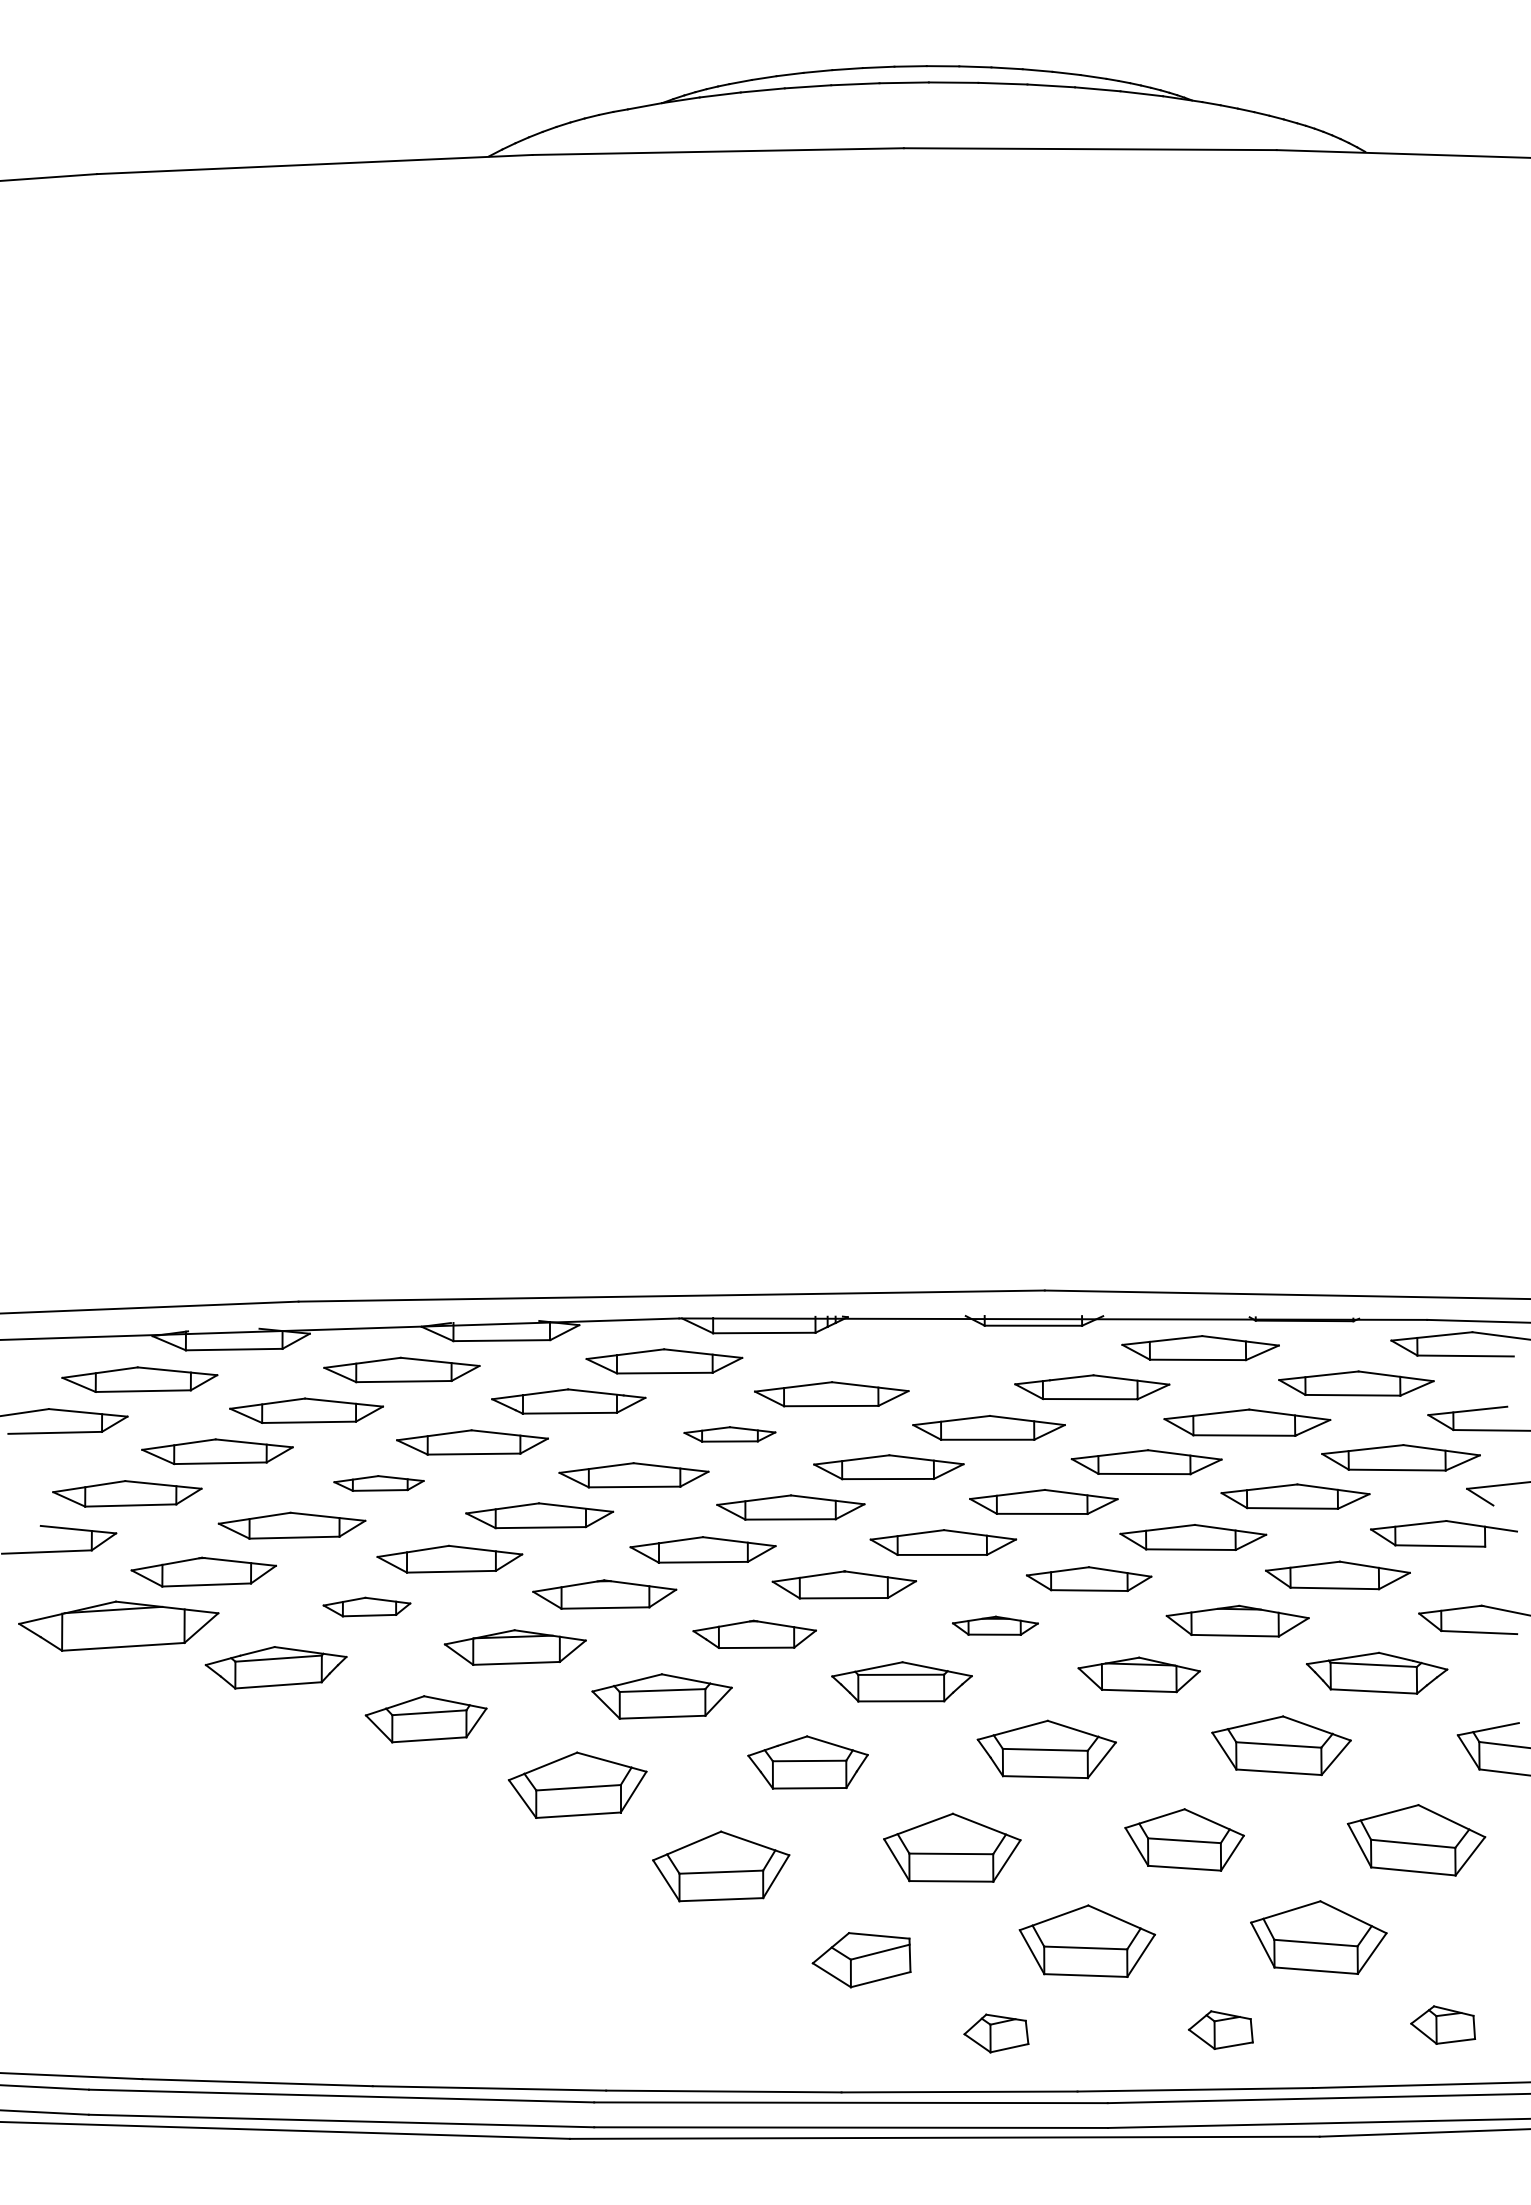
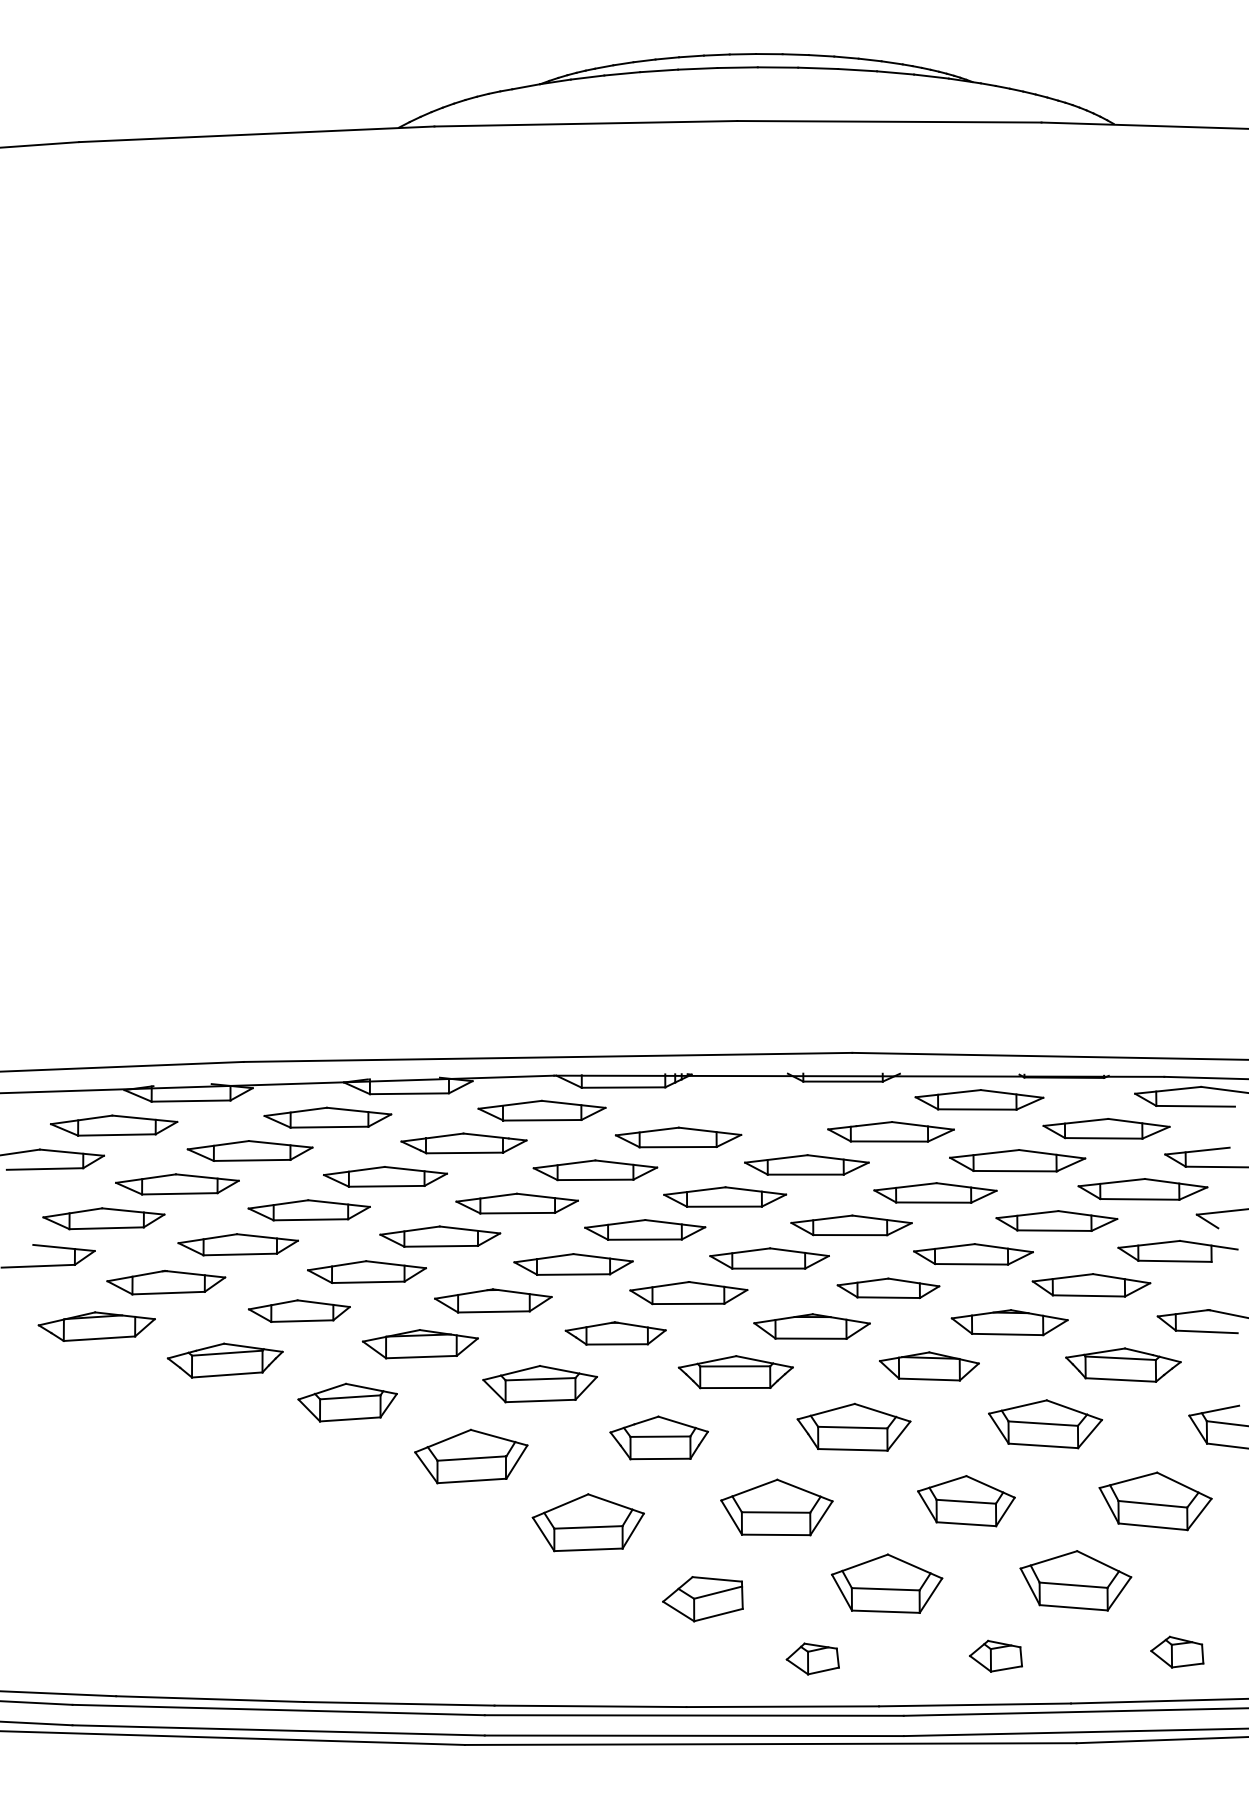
part: (729, 1434) -> (595, 1170), size x1.67
part: (378, 1483) -> (308, 1210), size x1.67
part: (366, 1606) -> (298, 1310), size x1.43
part: (118, 1625) -> (96, 1326), size x0.71
part: (995, 1625) -> (812, 1326), size x1.67

